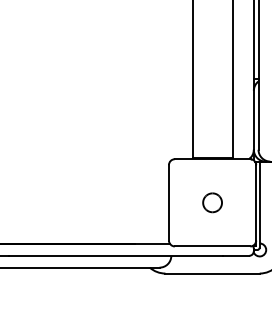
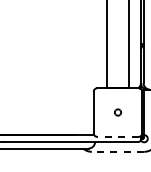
part: (211, 202) -> (117, 112), size x0.6
line: (213, 245) -> (118, 136), solid -> dashed
line: (211, 272) -> (117, 151), solid -> dashed

